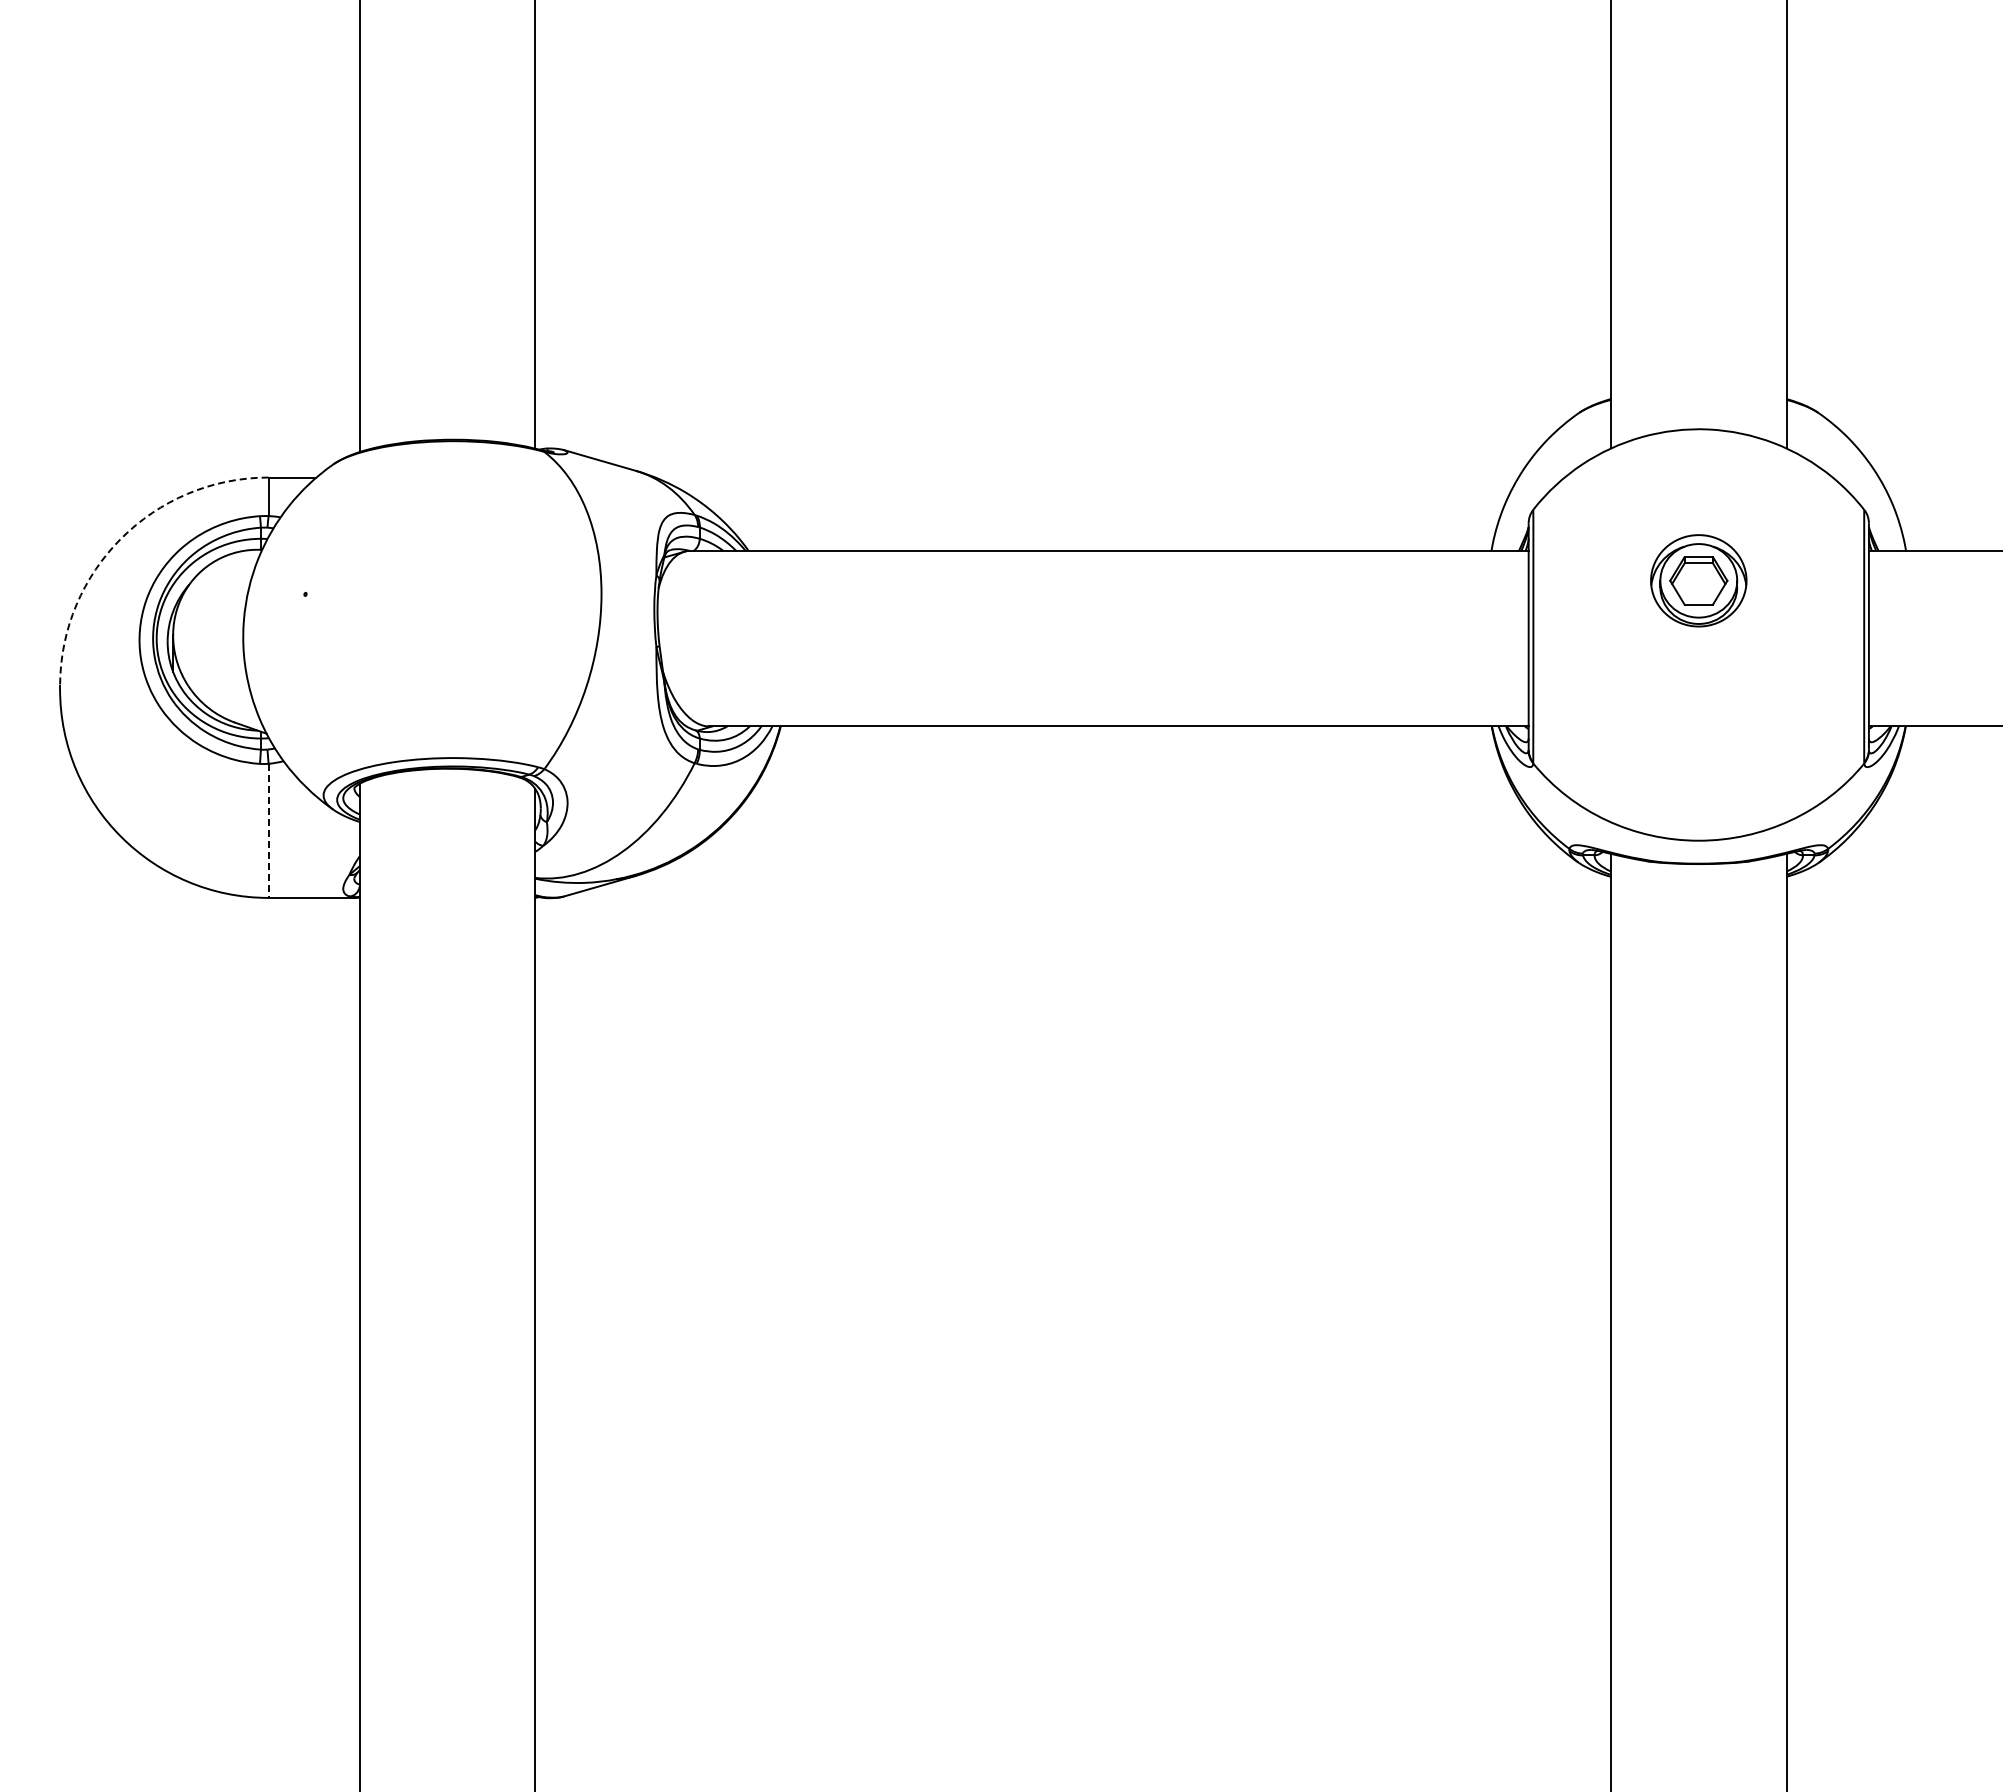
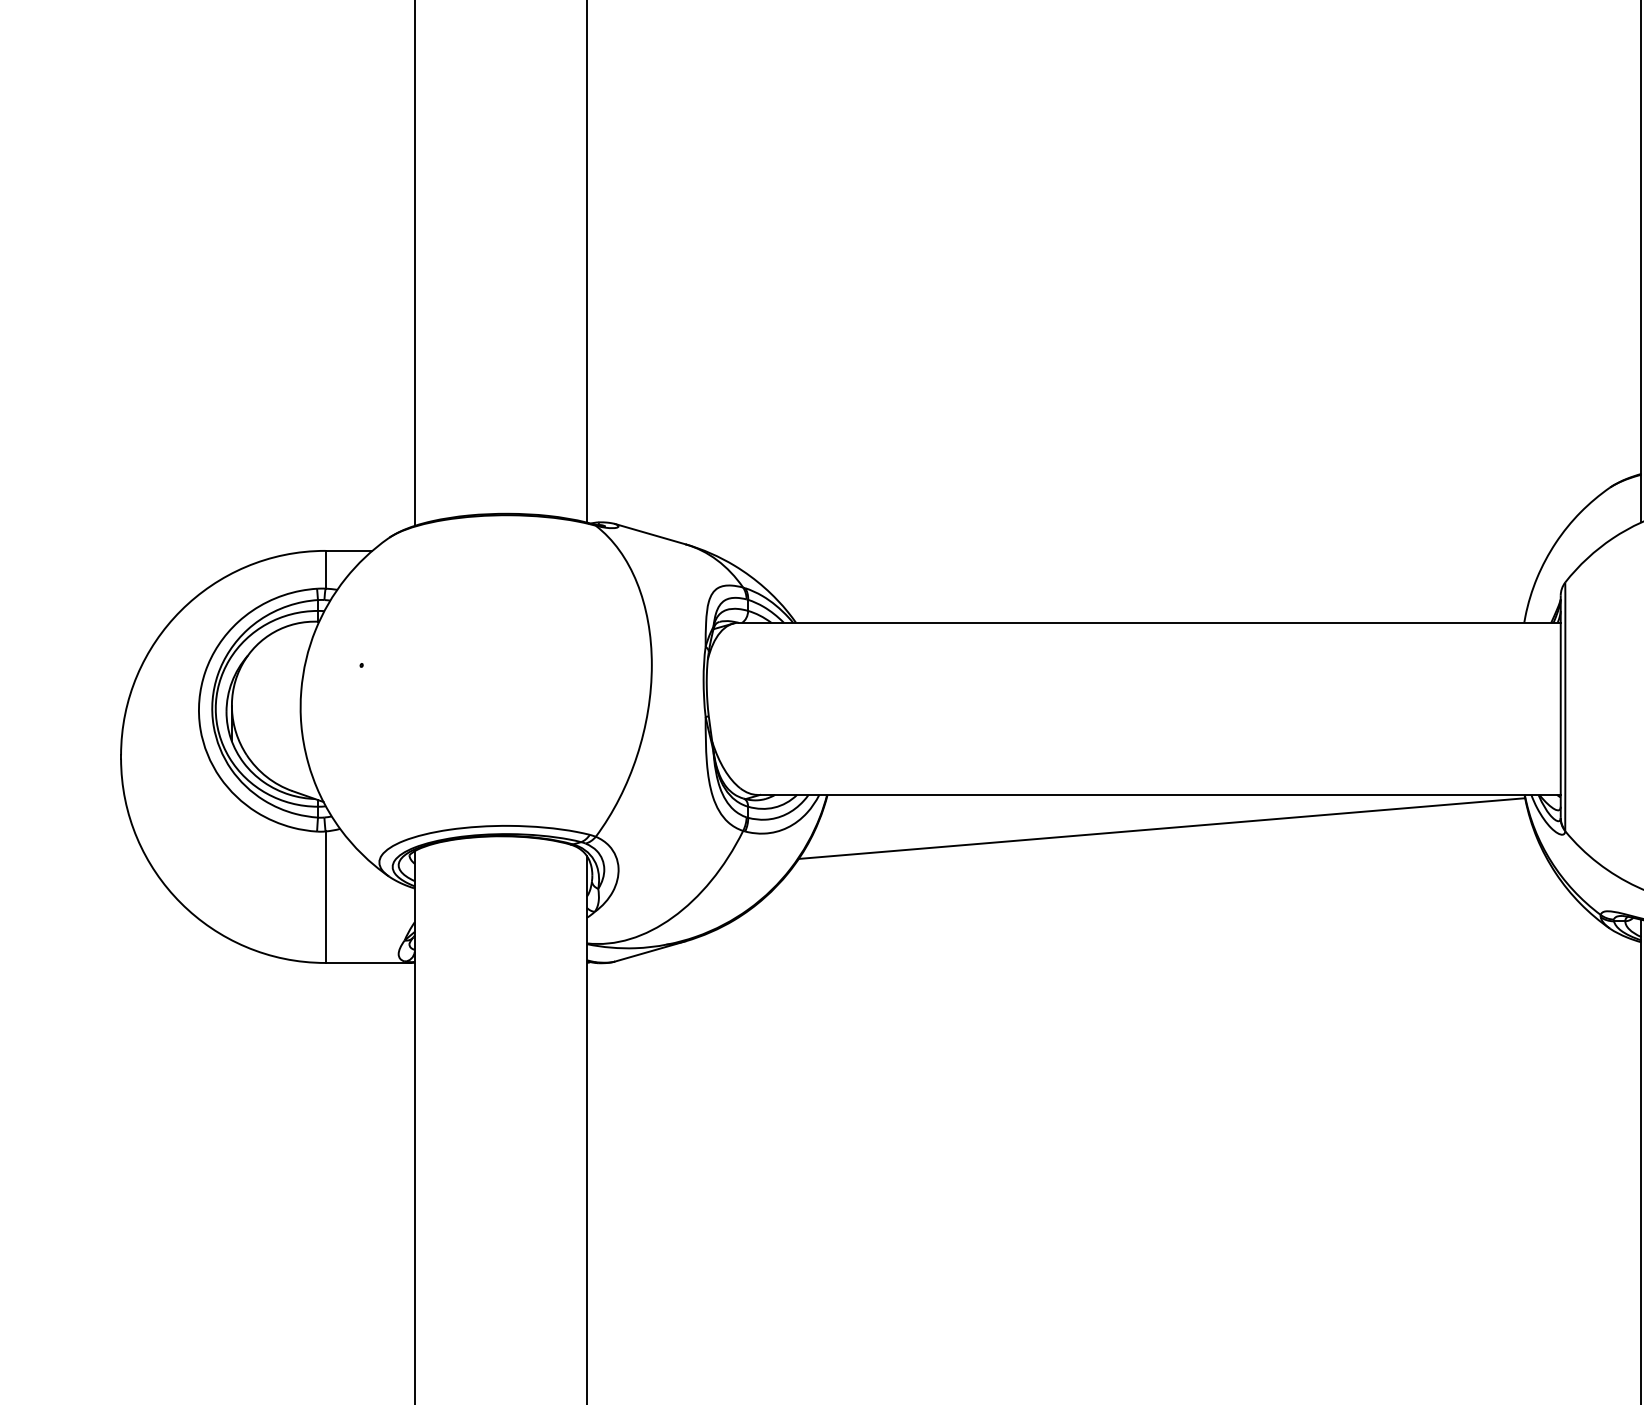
arc: (121, 538) -> (181, 610), dashed -> solid
line: (1121, 760) -> (1161, 828), added
line: (268, 831) -> (325, 897), dashed -> solid

